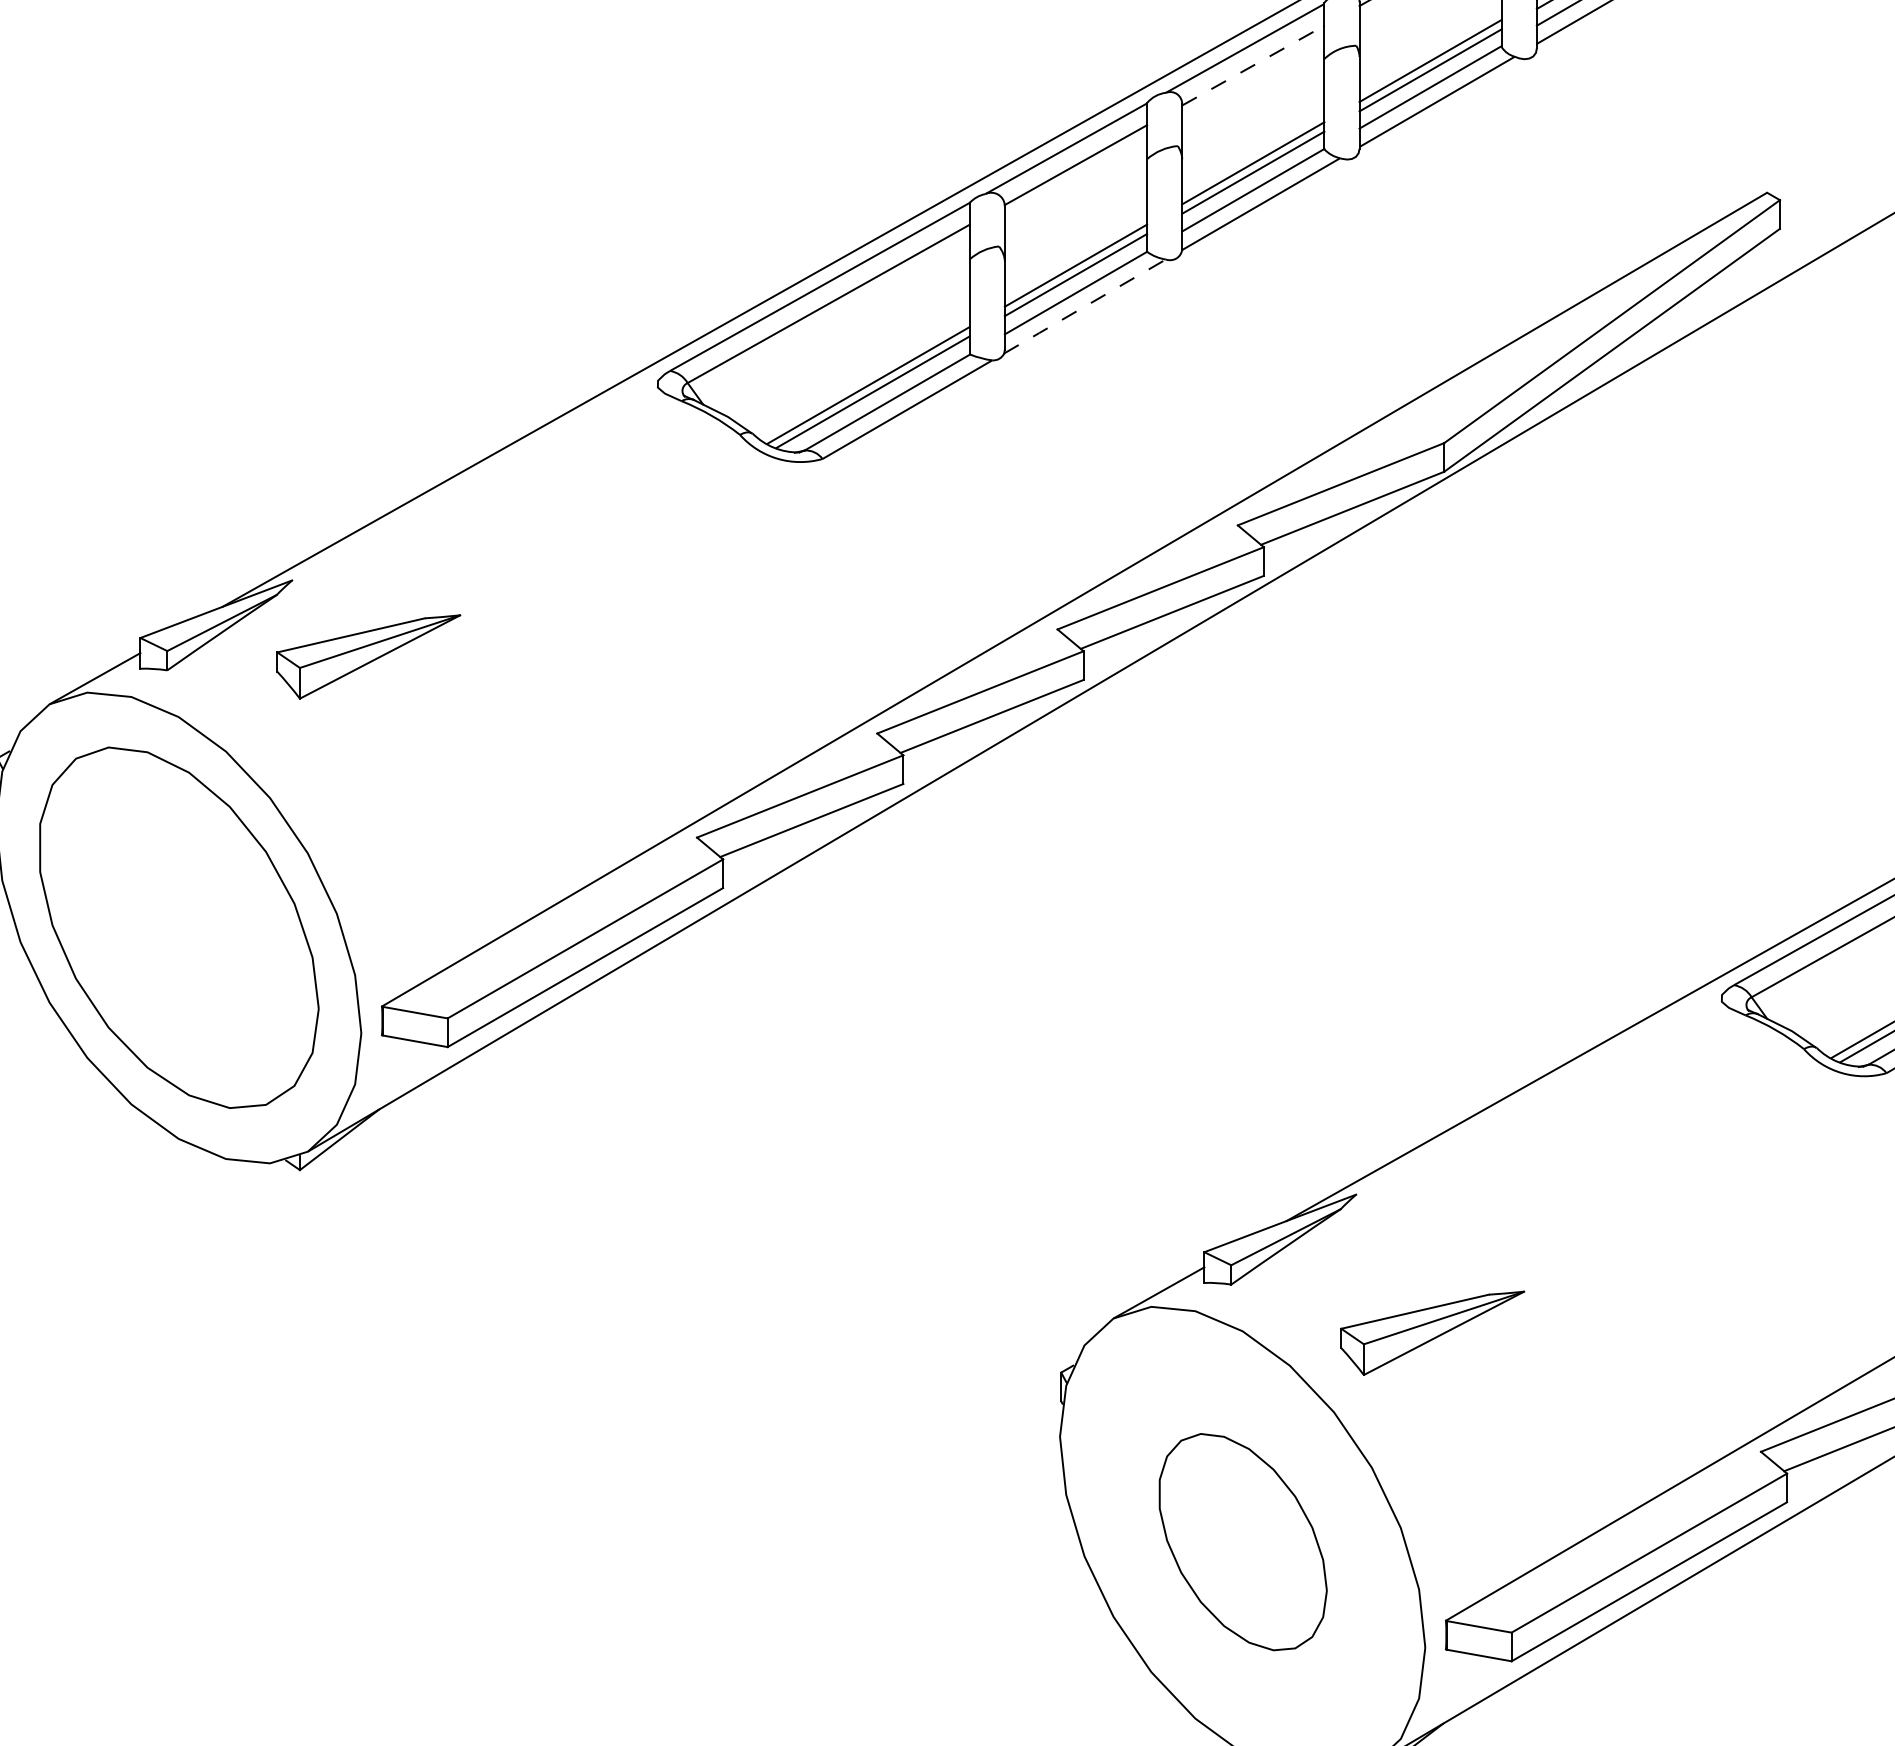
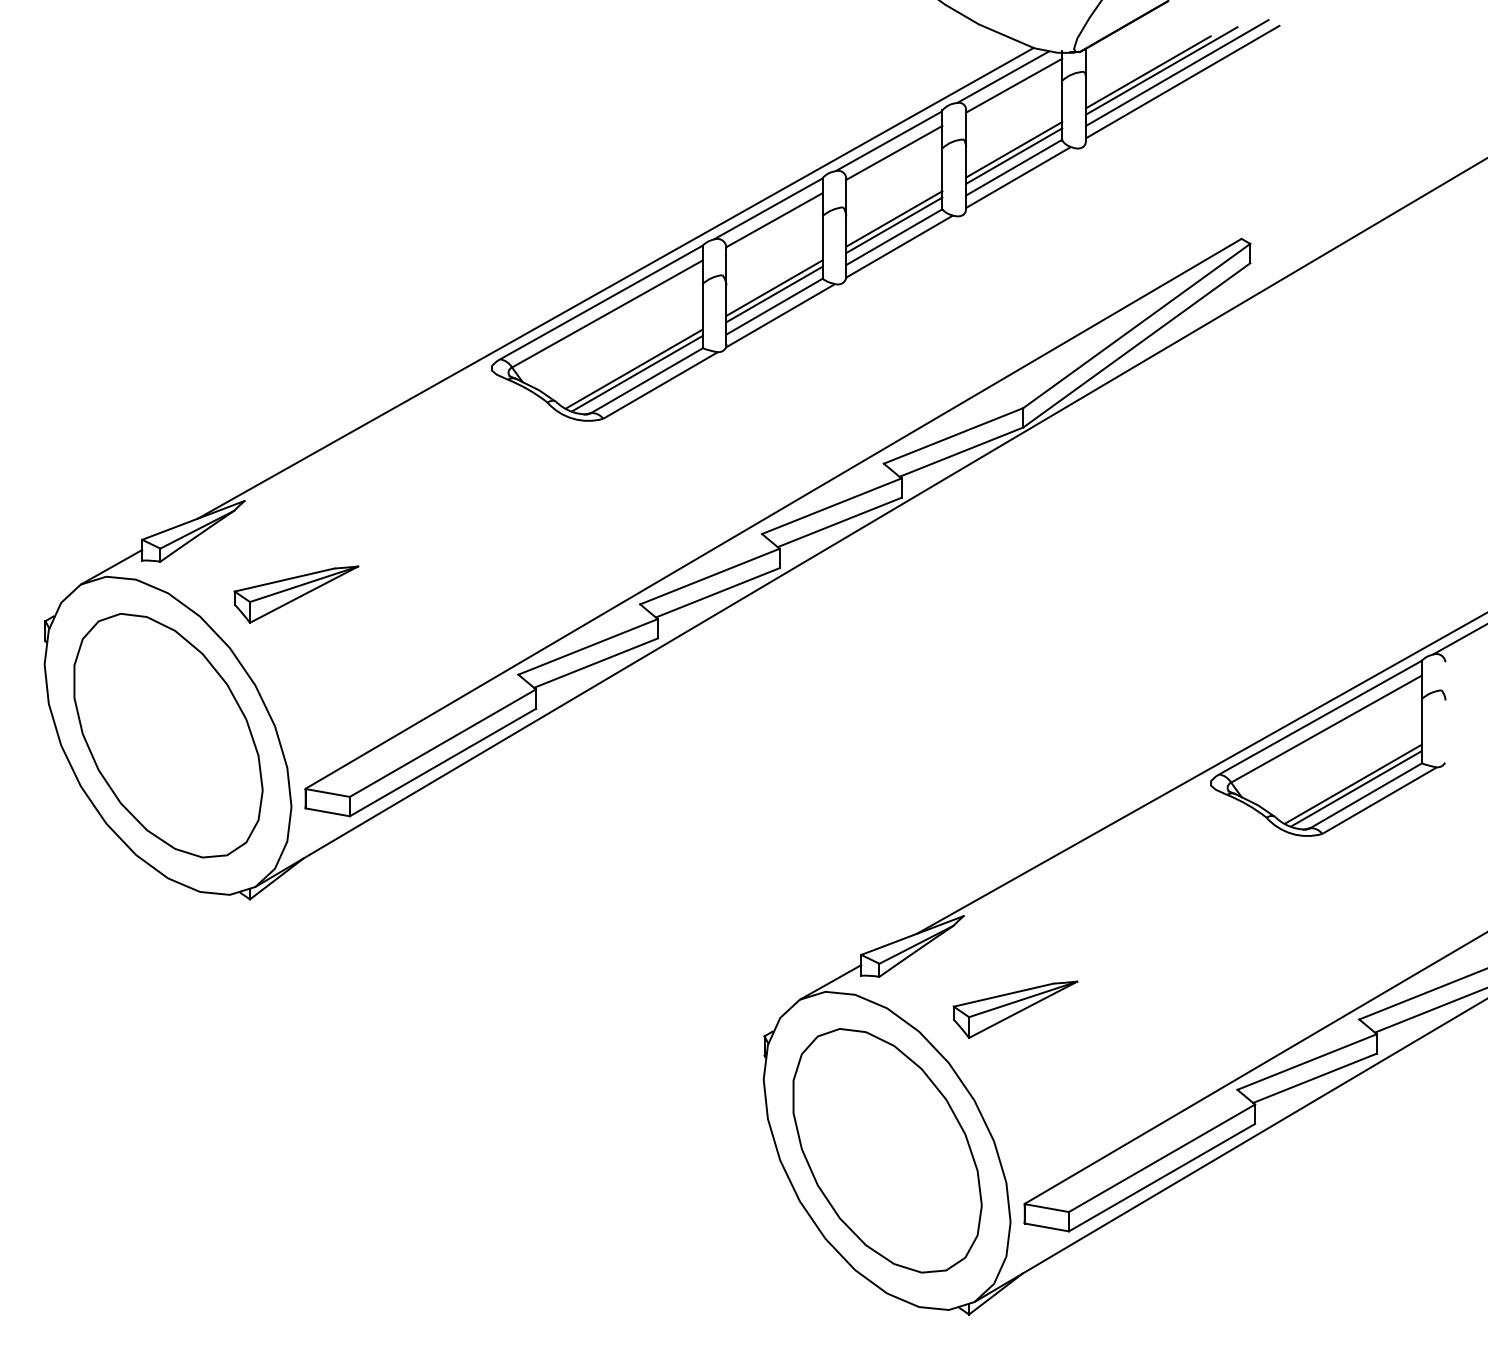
line: (1253, 64) -> (894, 152), dashed -> solid
line: (1084, 307) -> (780, 316), dashed -> solid
part: (368, 656) -> (296, 594), moved
part: (1243, 1541) -> (887, 1150), size x1.67

